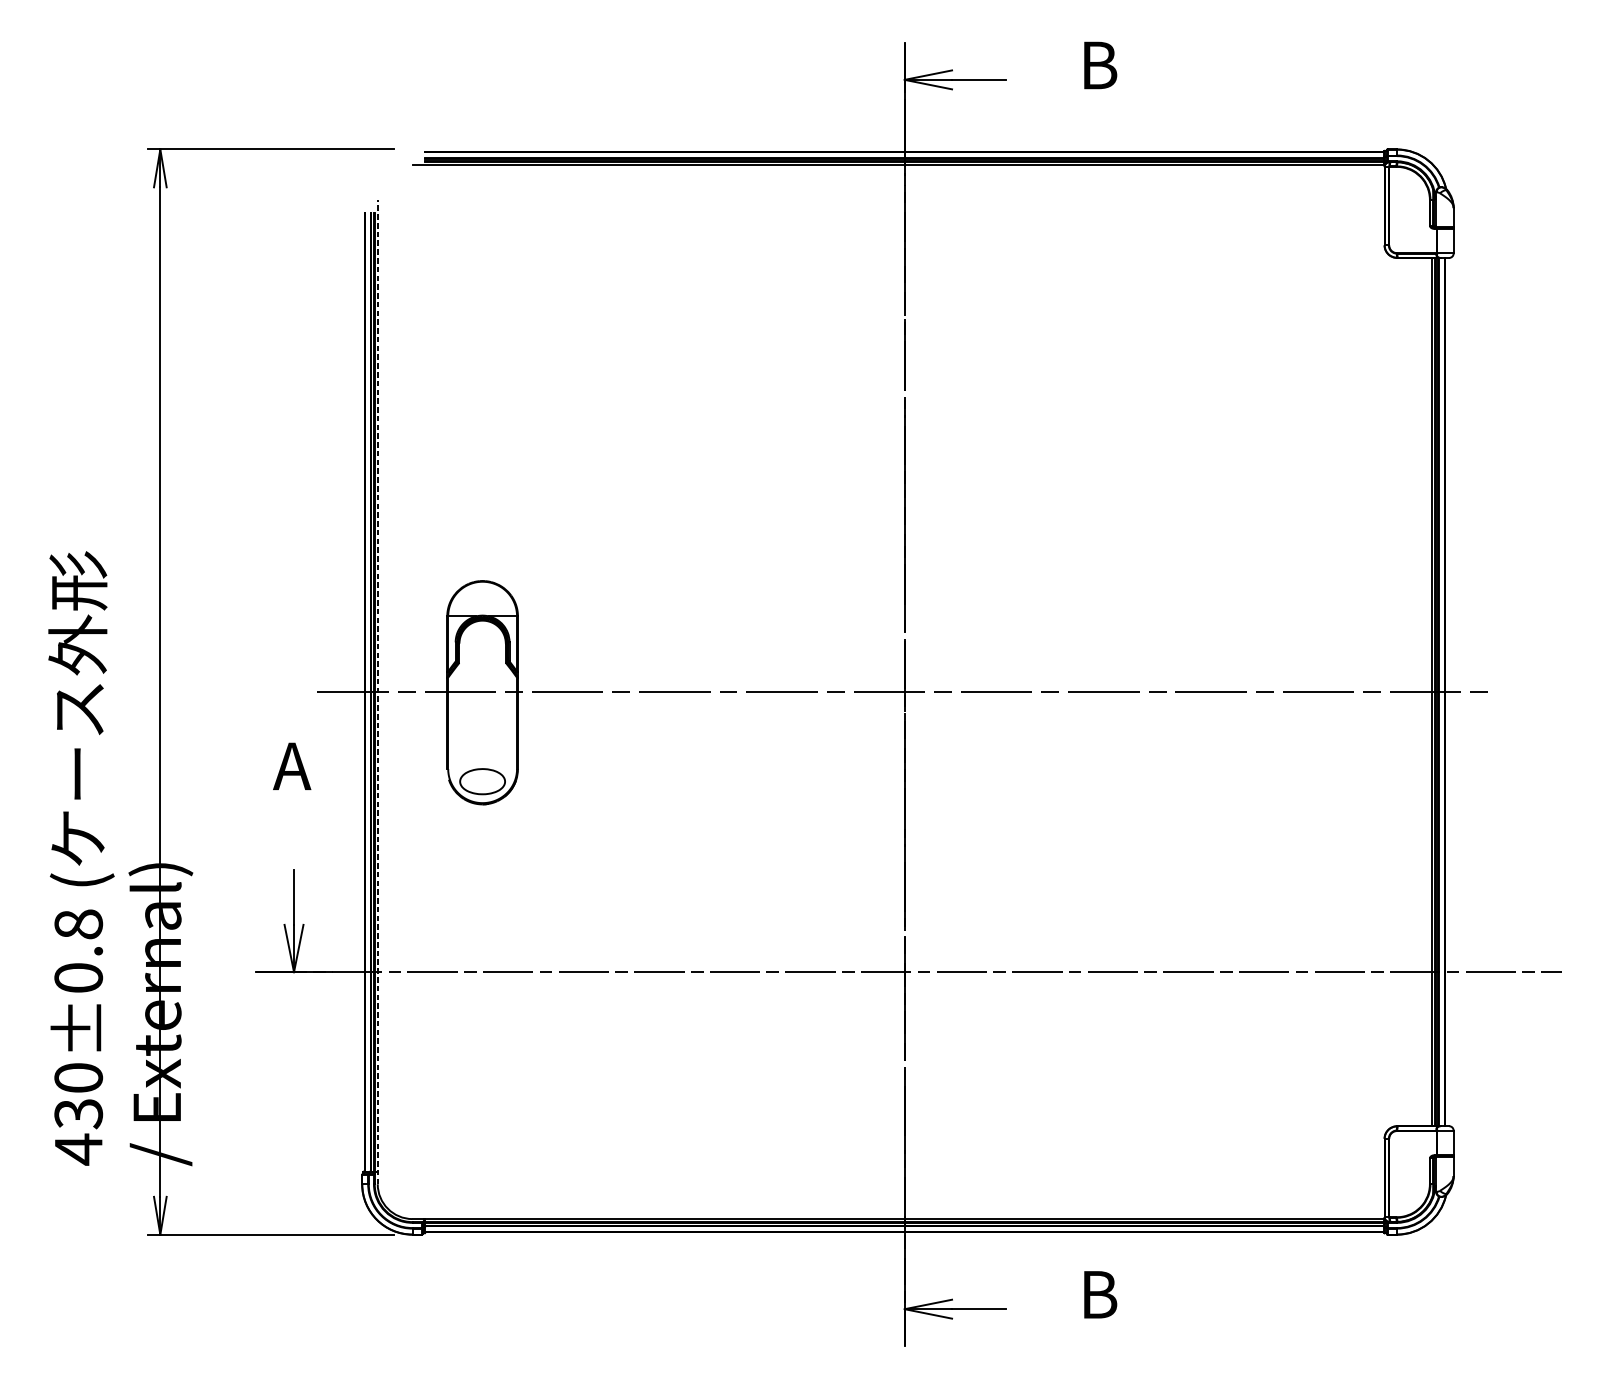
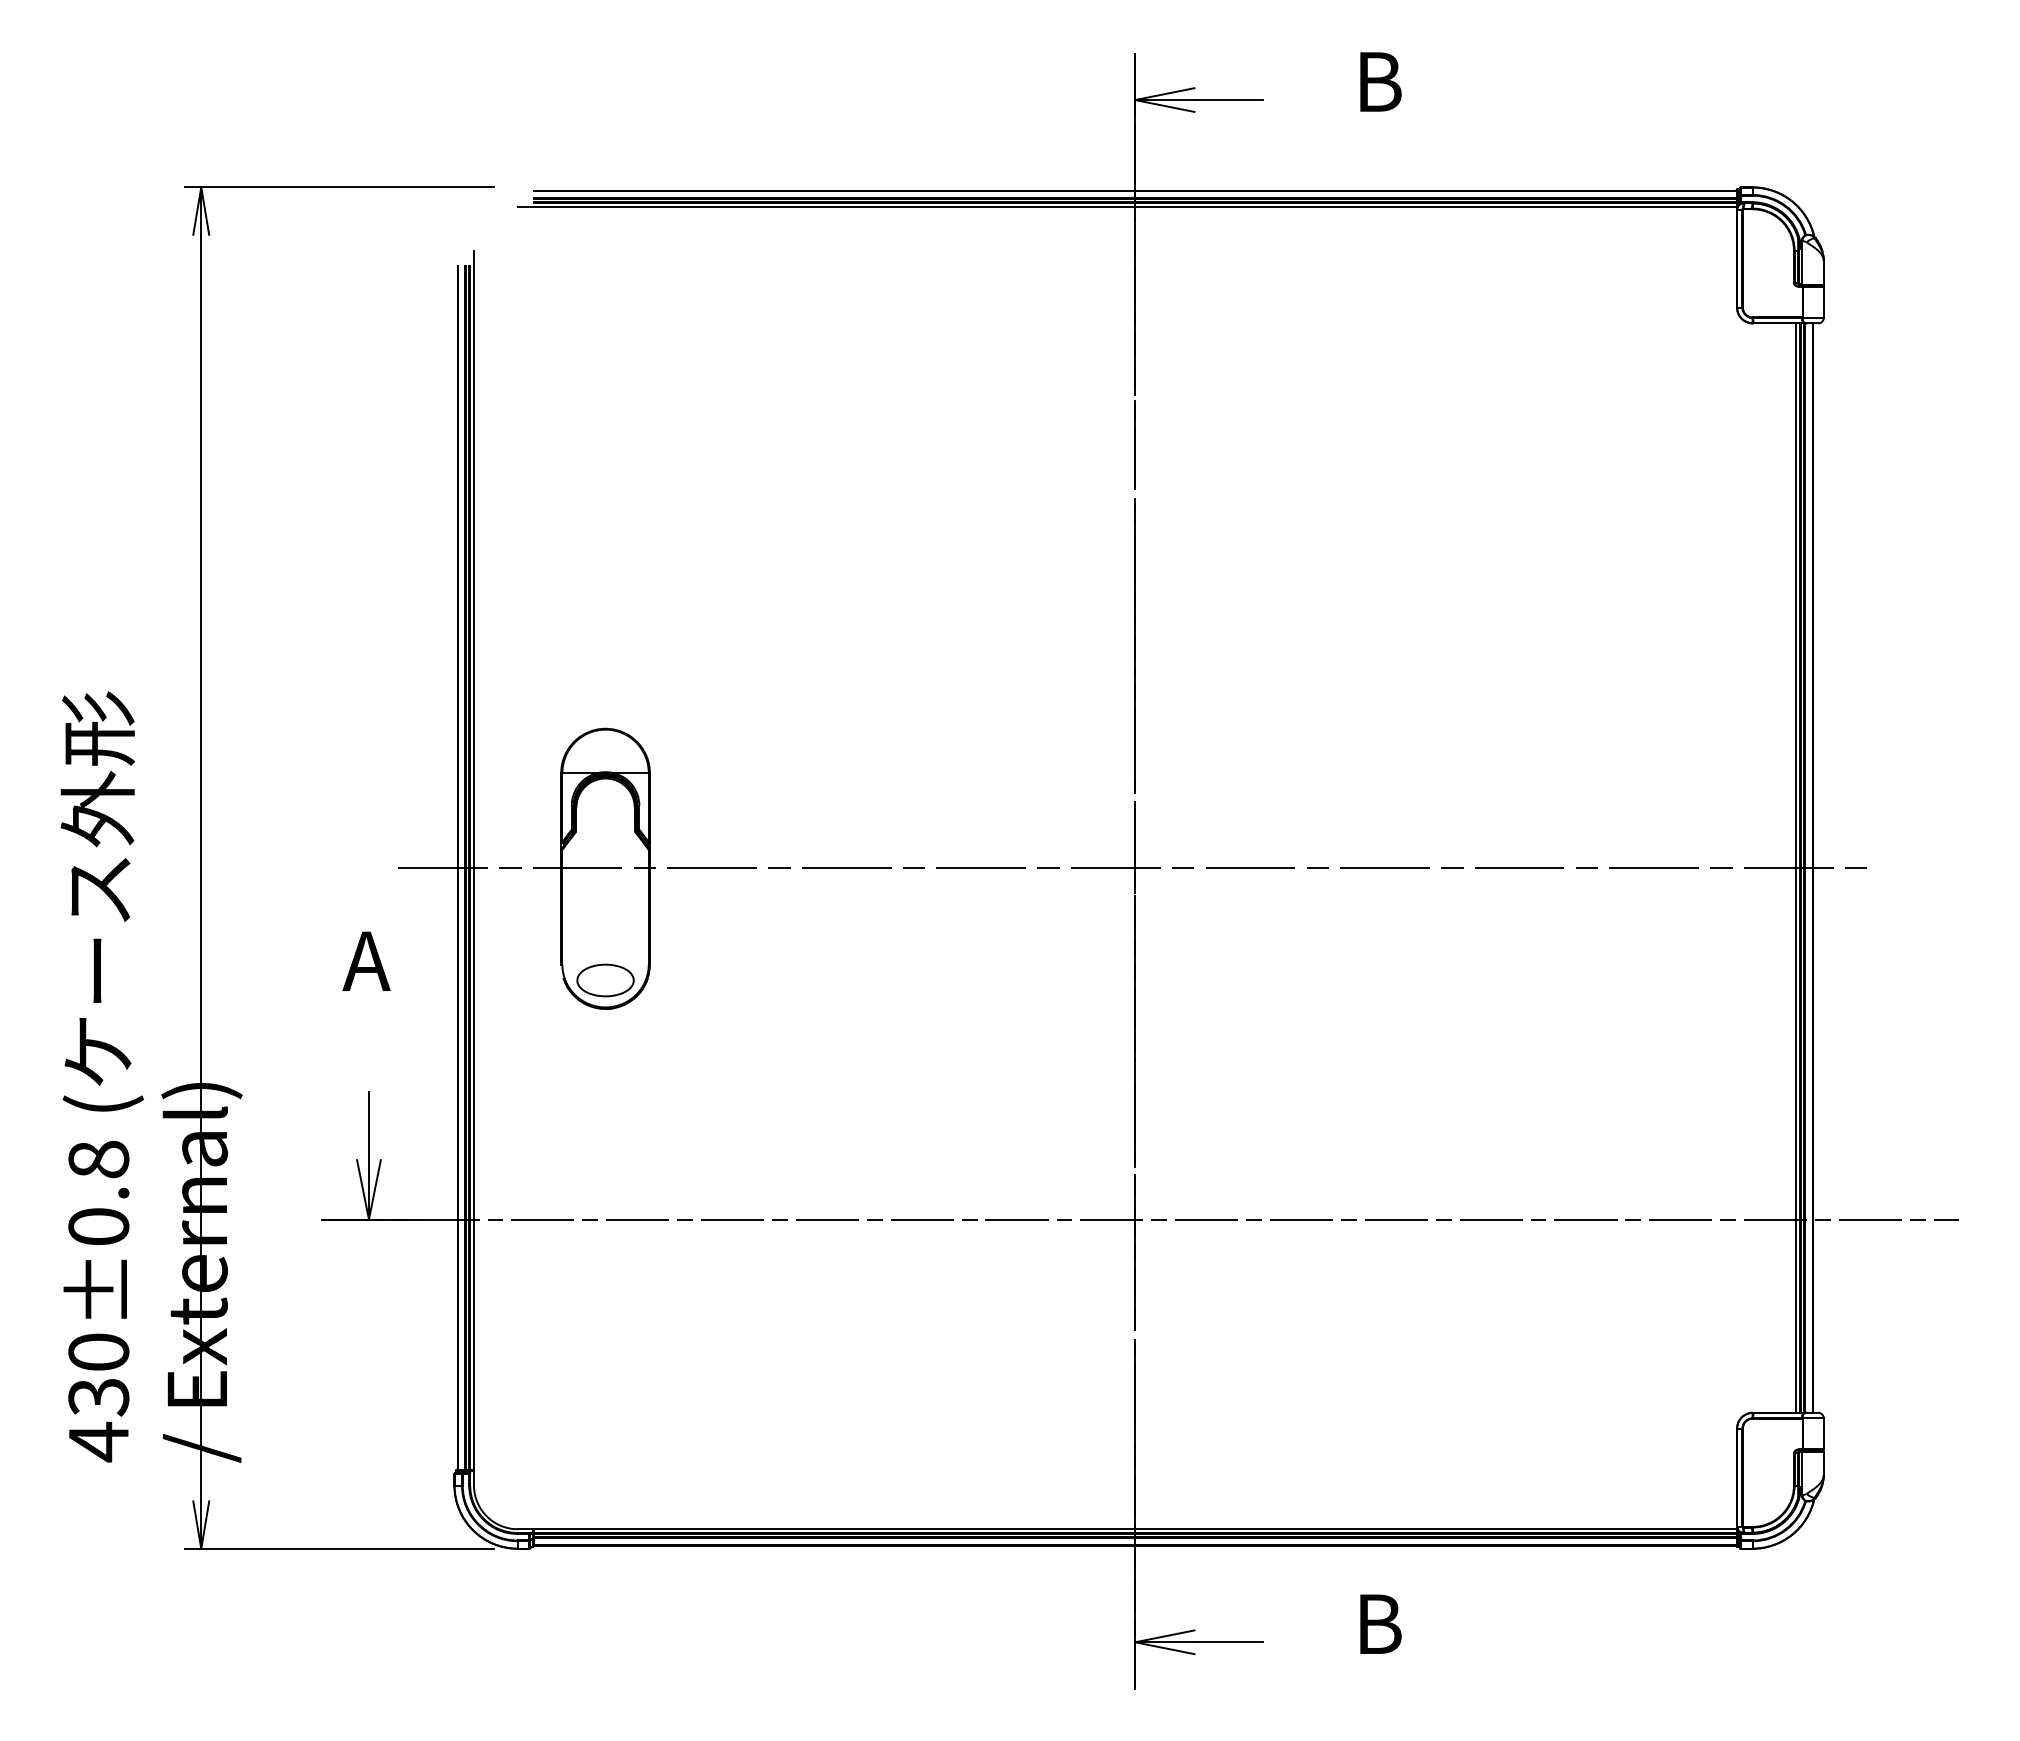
line: (378, 691) -> (474, 867), dashed -> solid

